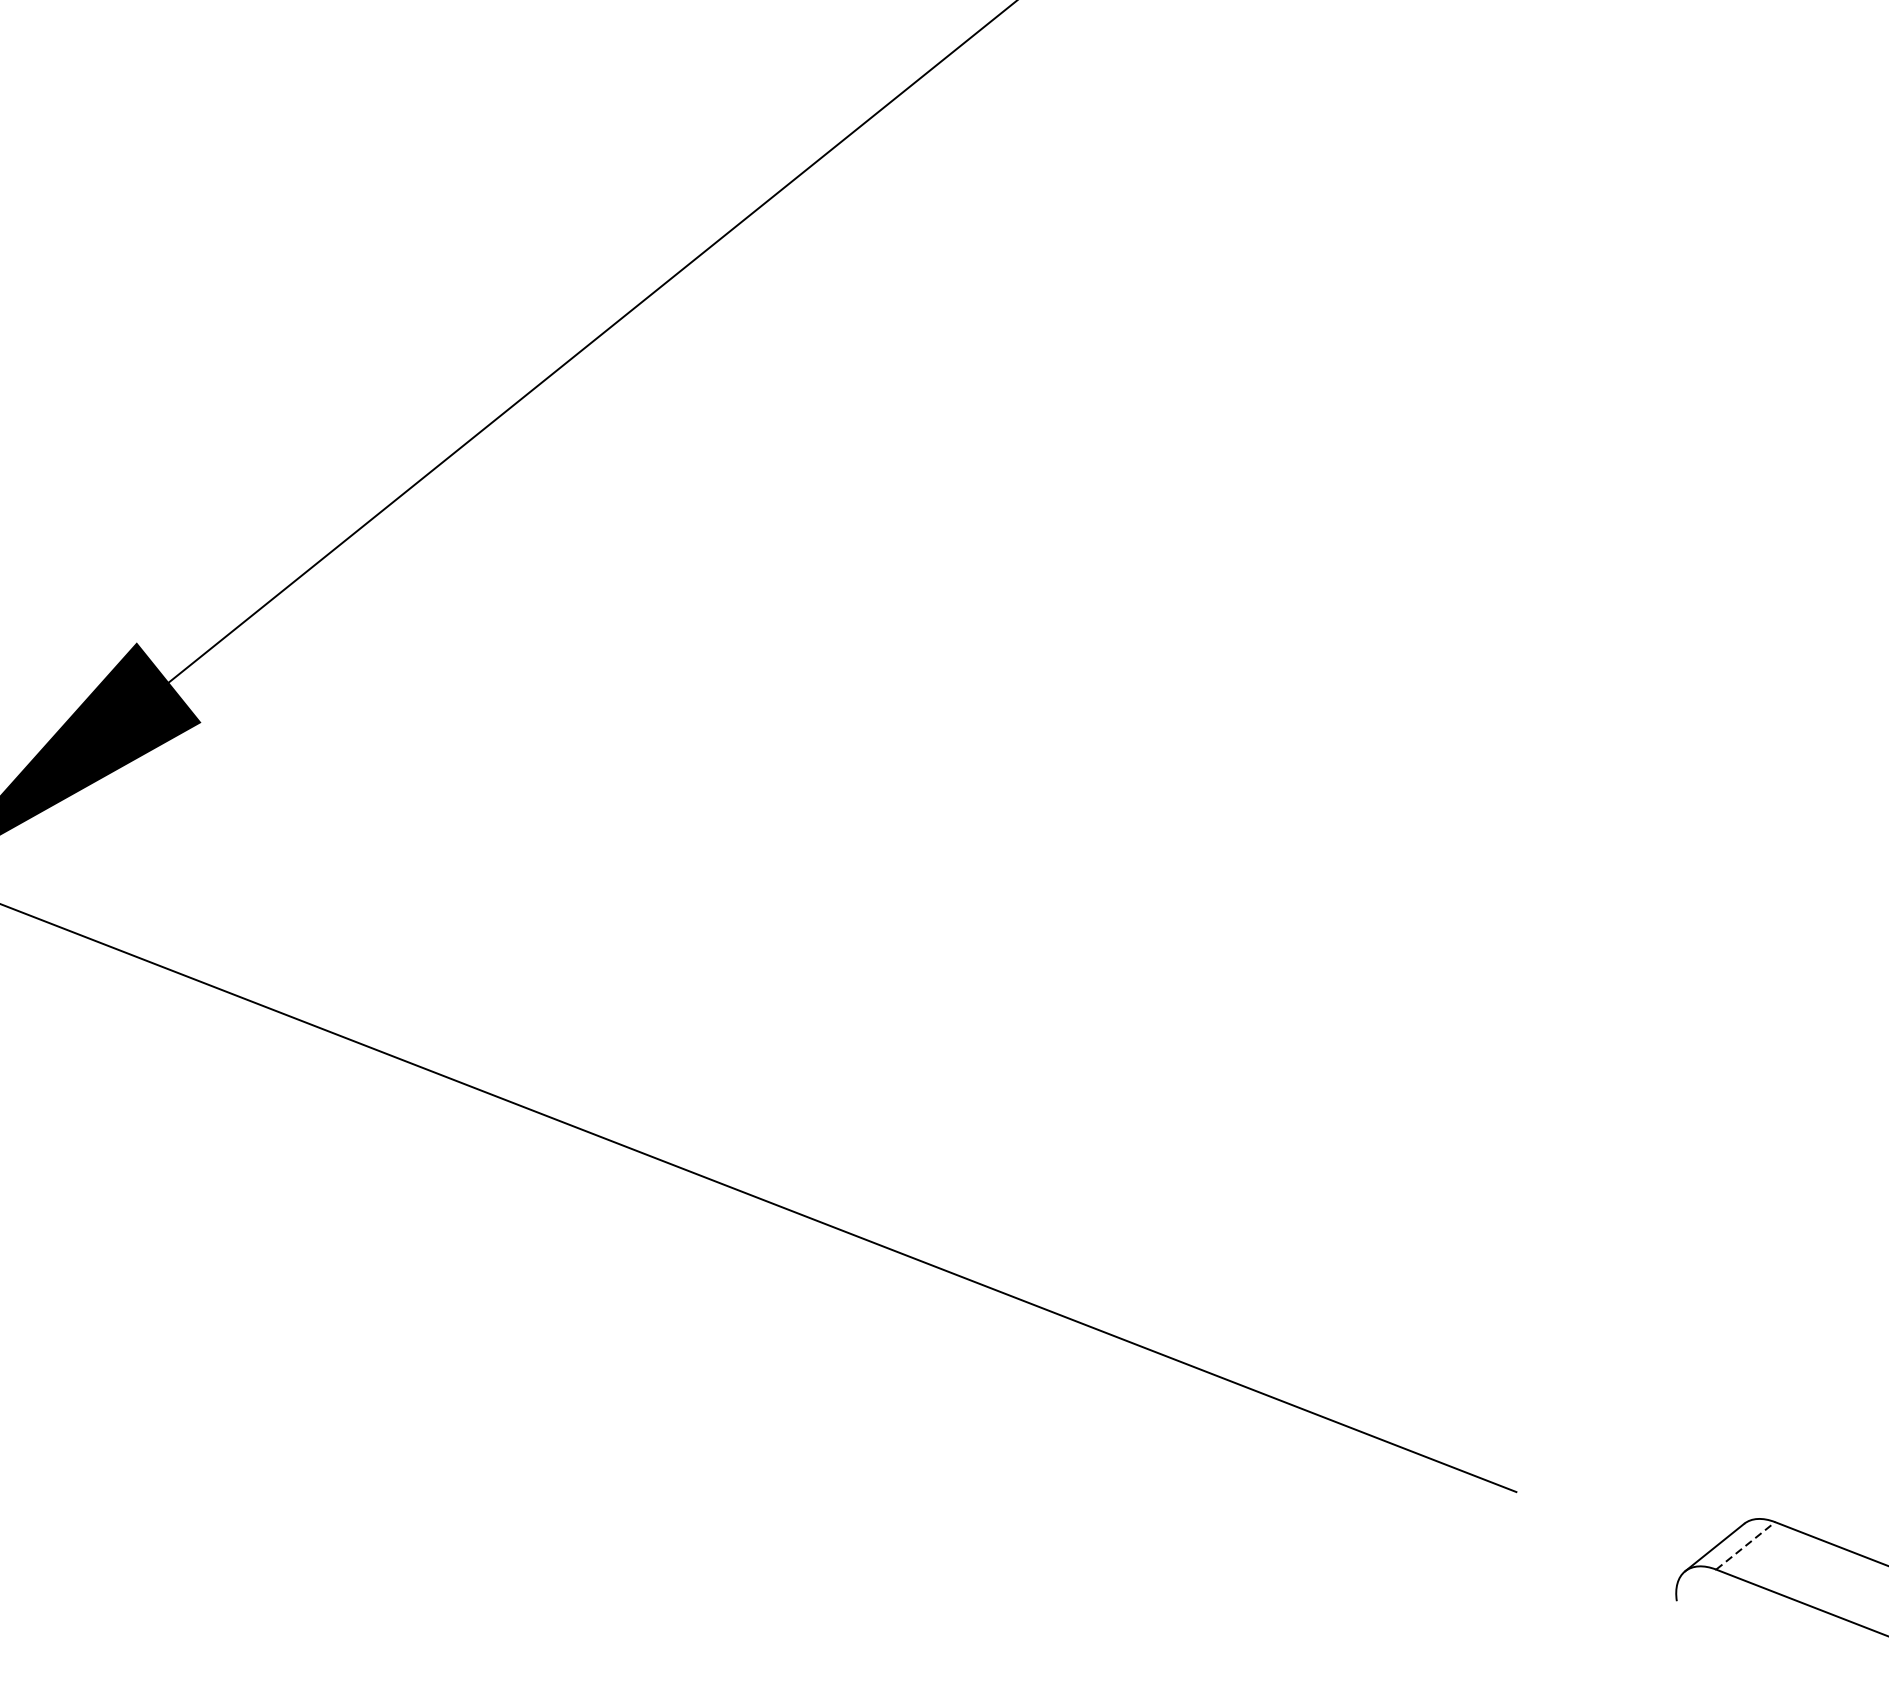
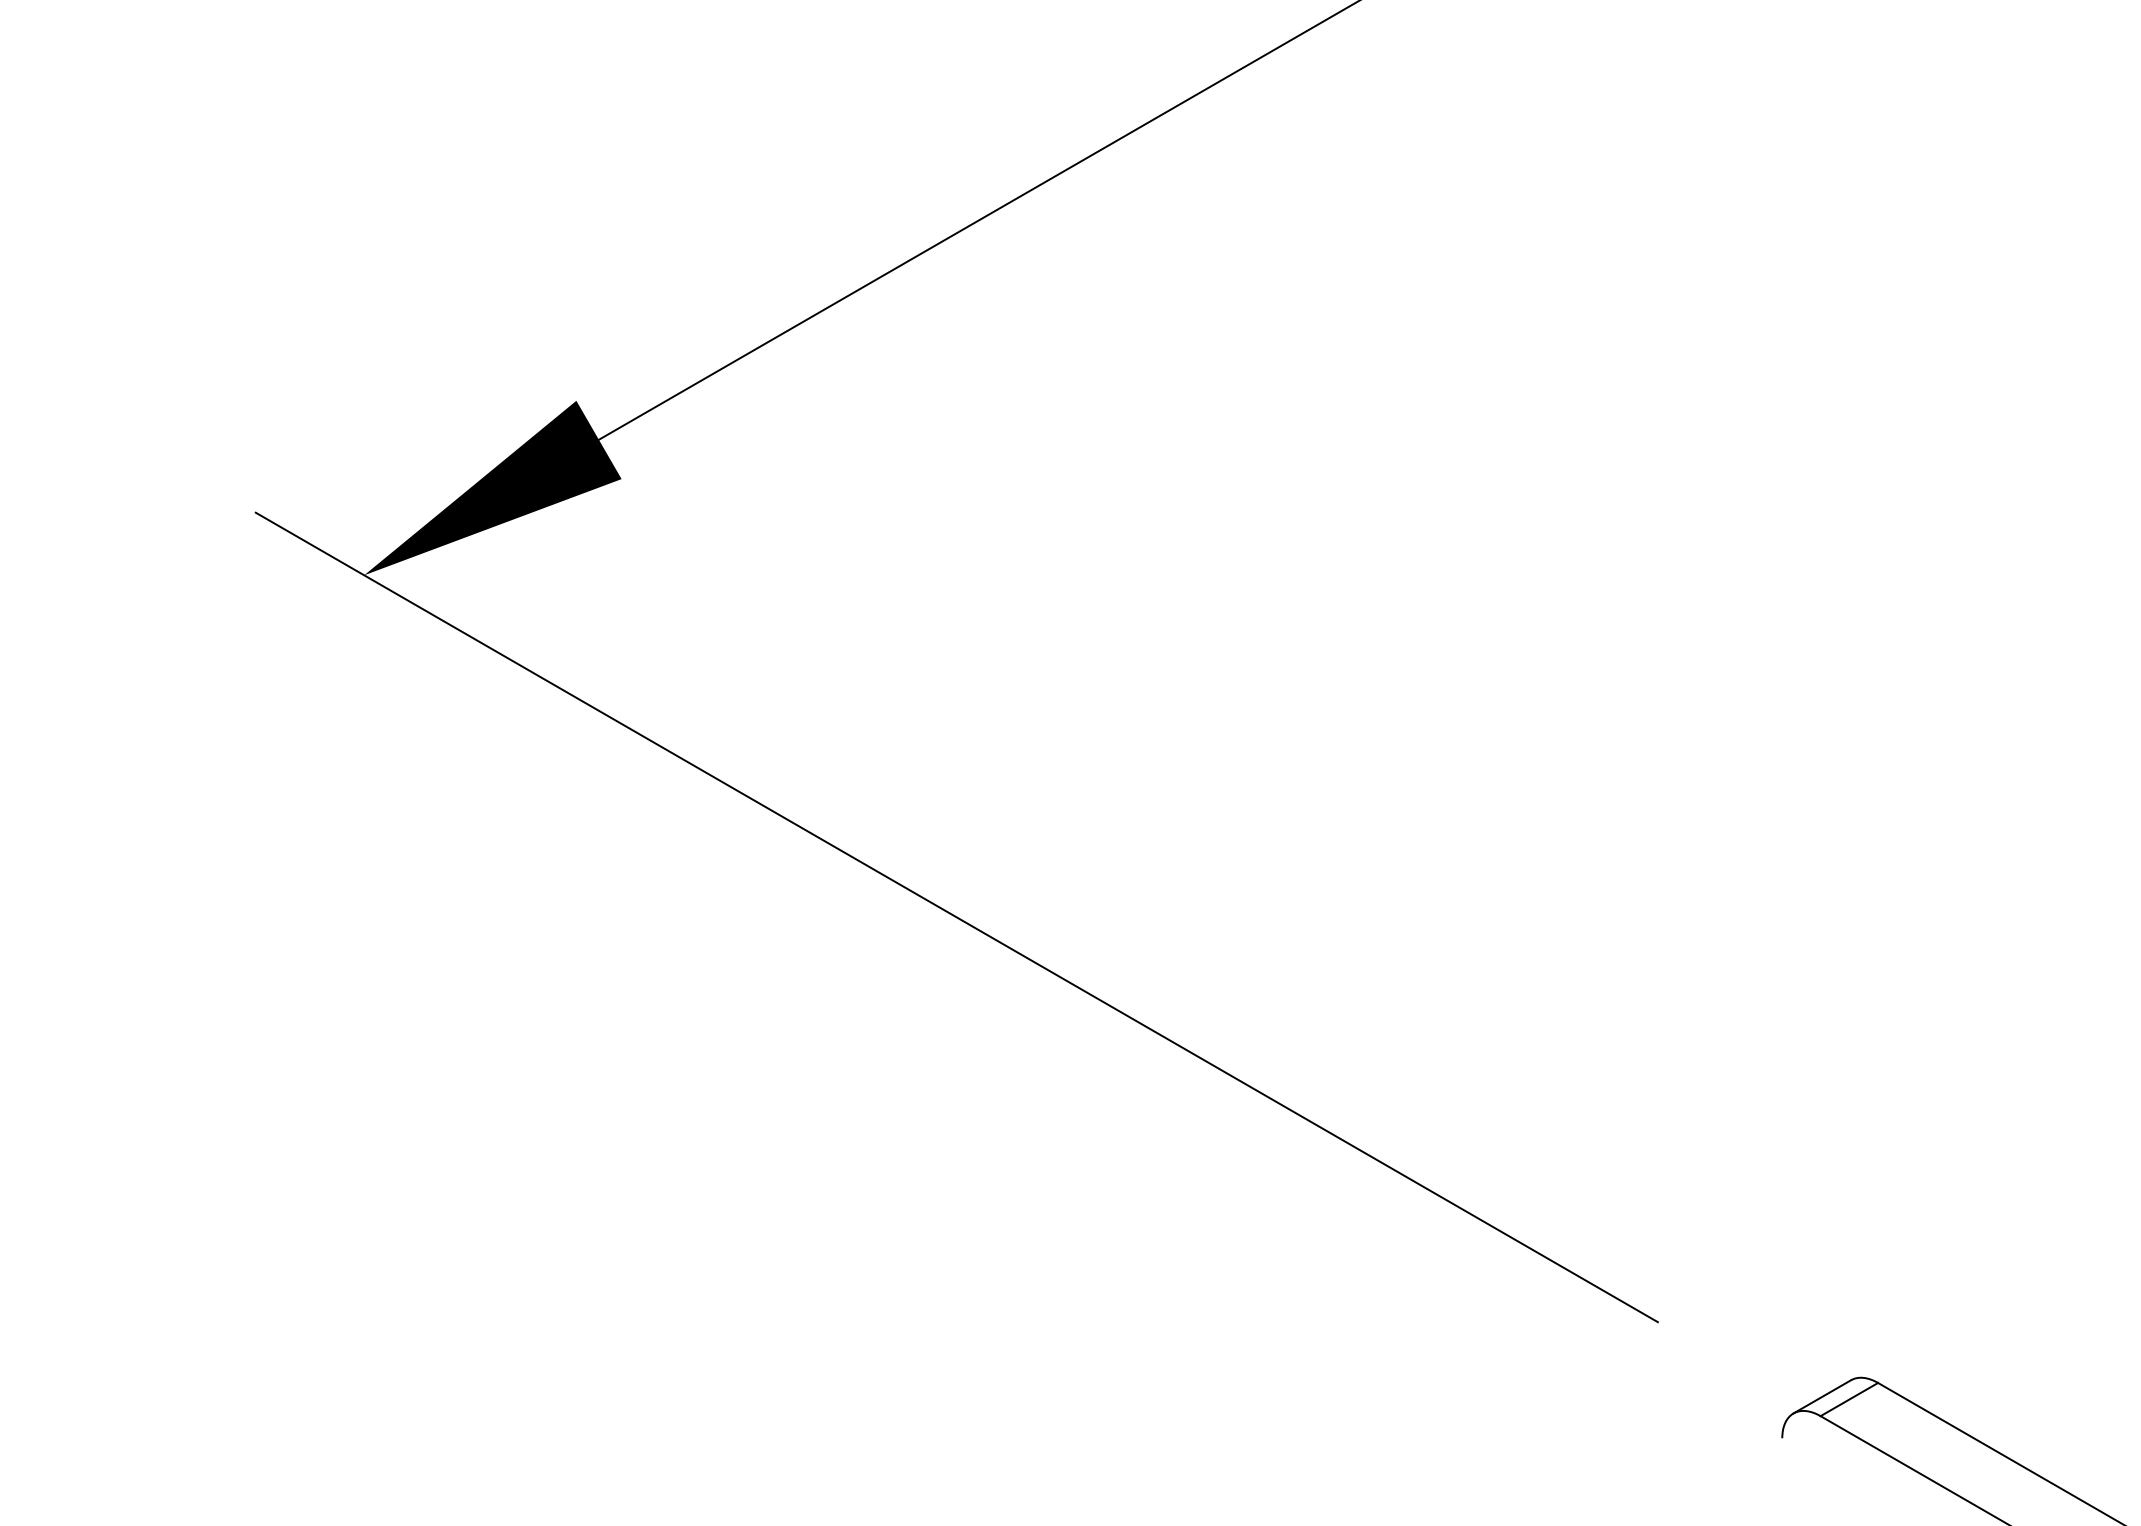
line: (1745, 1545) -> (1849, 1399), dashed -> solid

